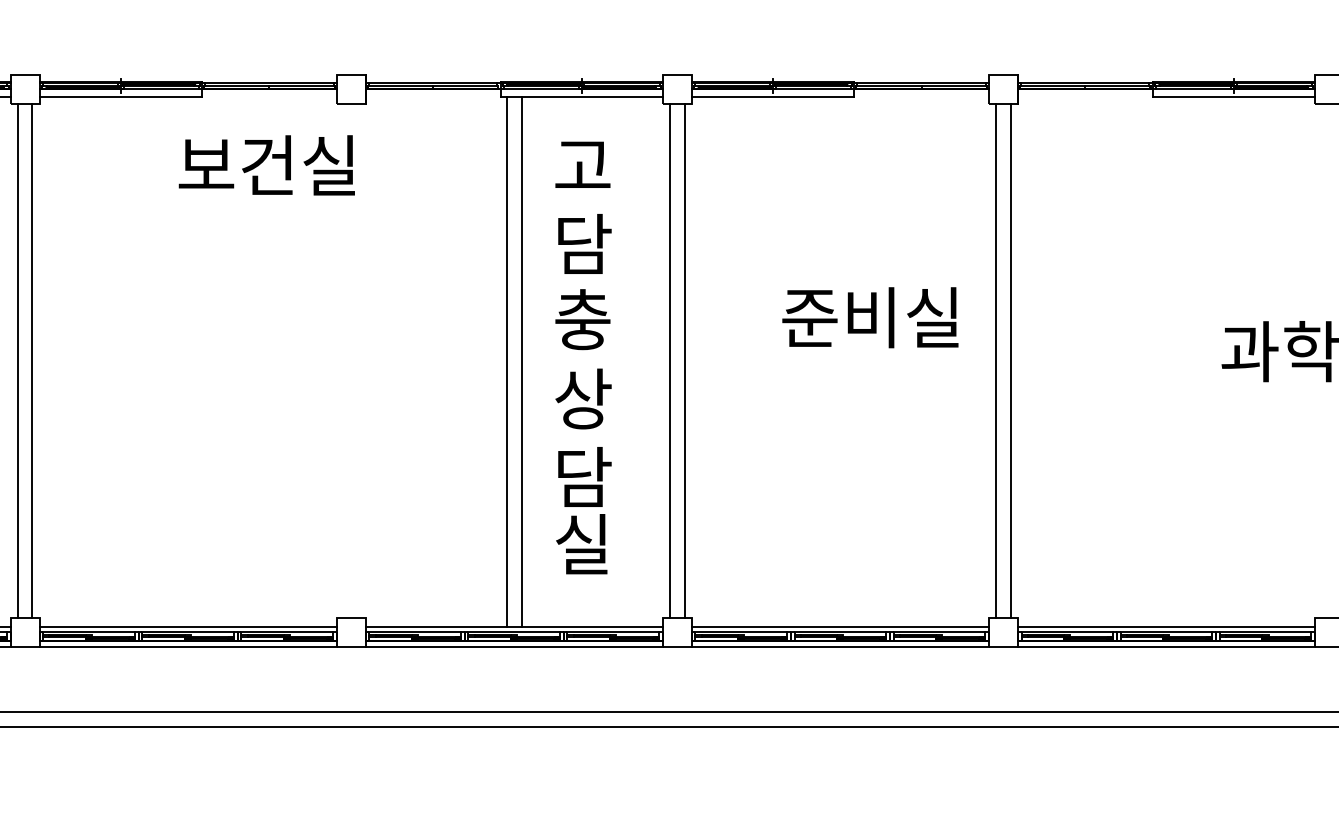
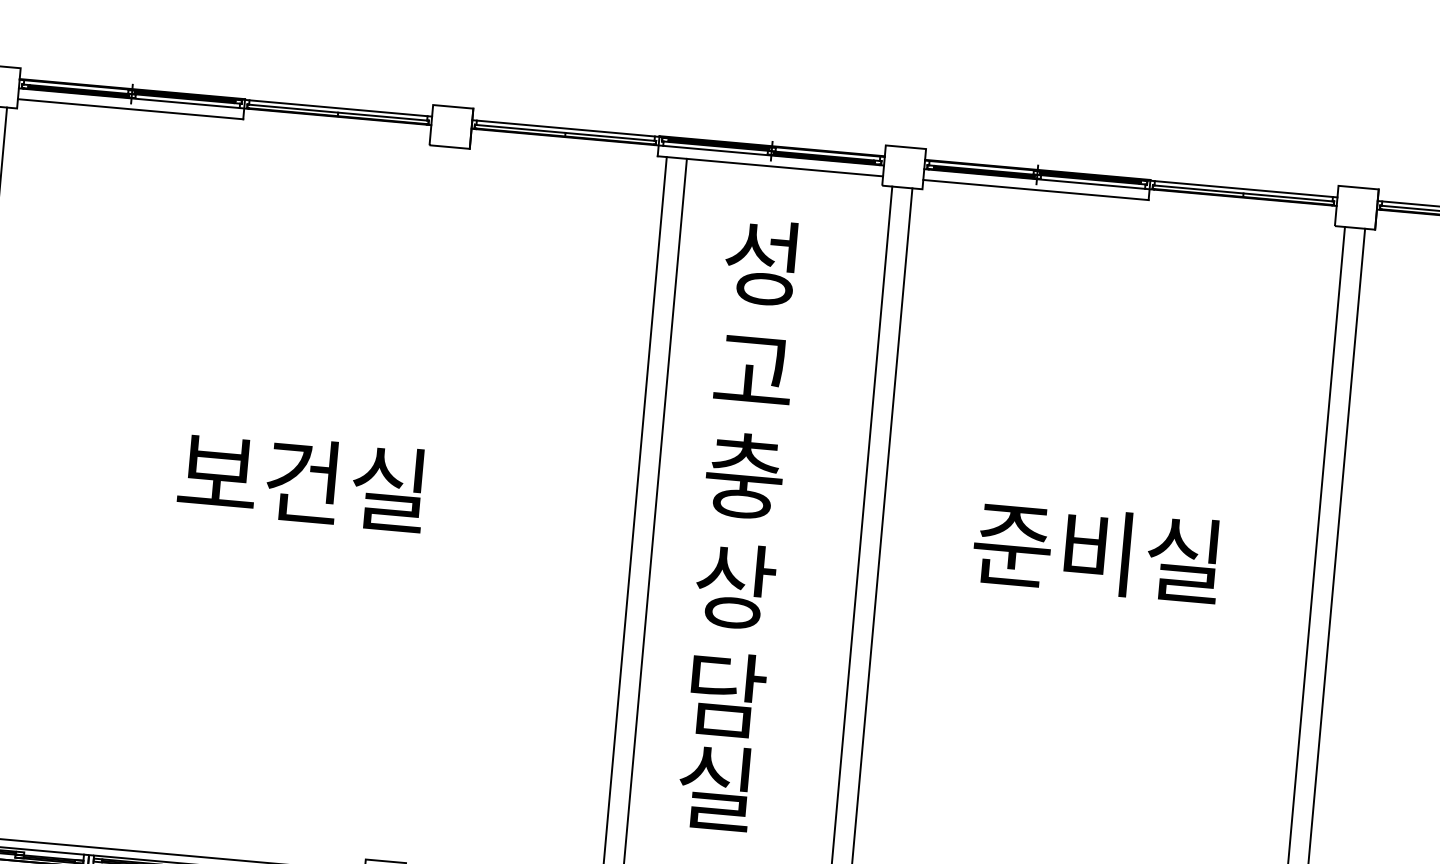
text: (266, 165) -> (301, 480), moved
text: (582, 165) -> (762, 261), 고 -> 성
text: (583, 243) -> (754, 370), 담 -> 고
text: (870, 317) -> (1096, 551), moved

